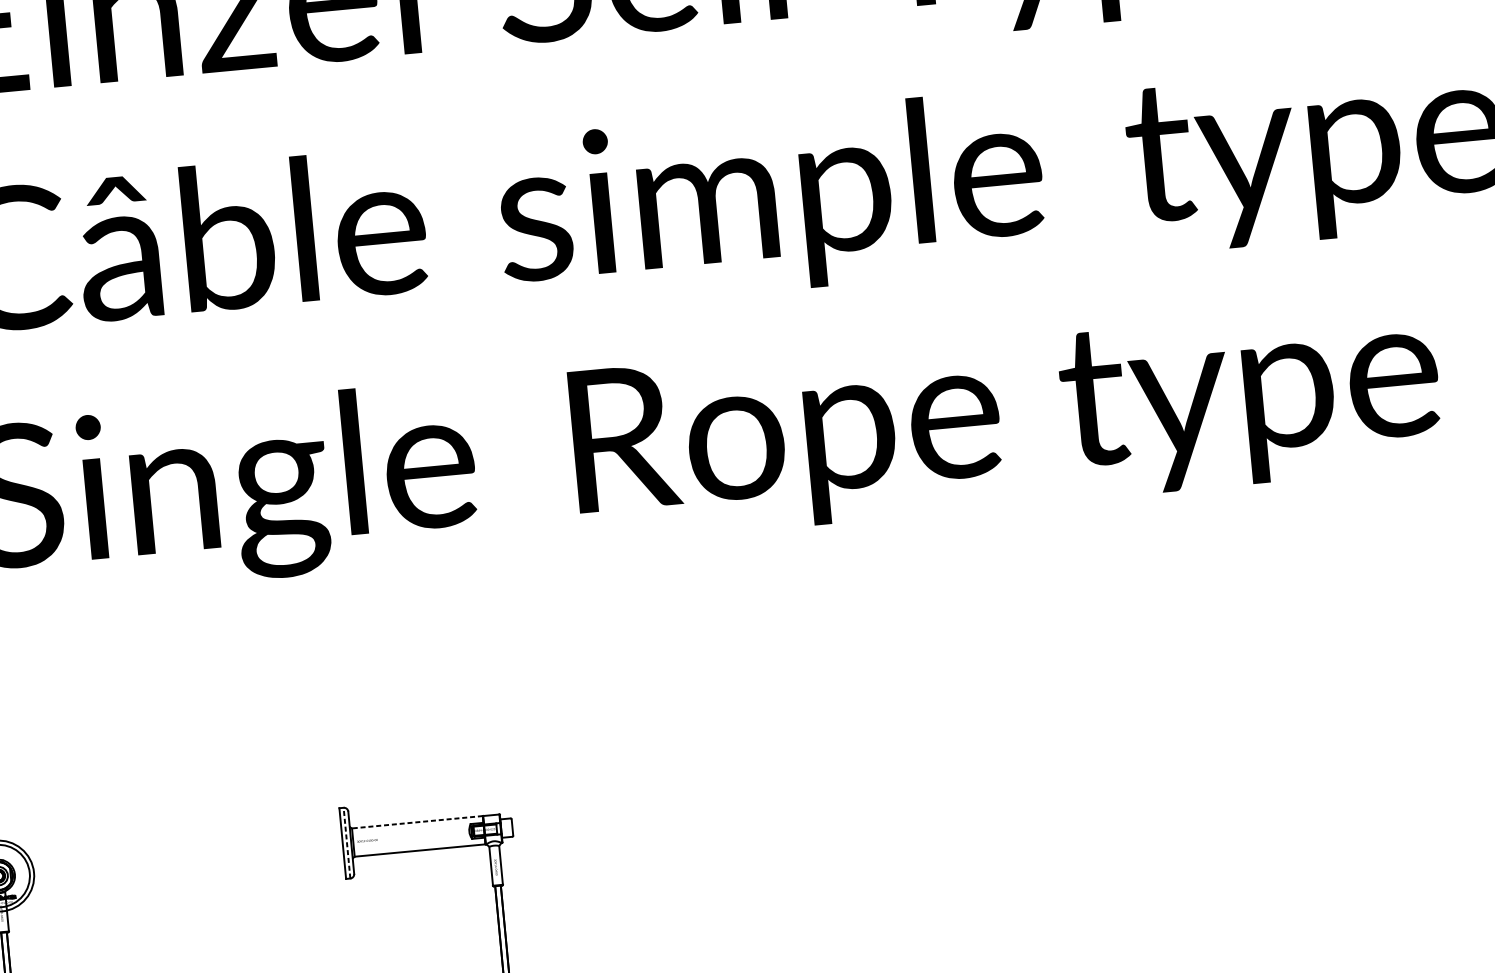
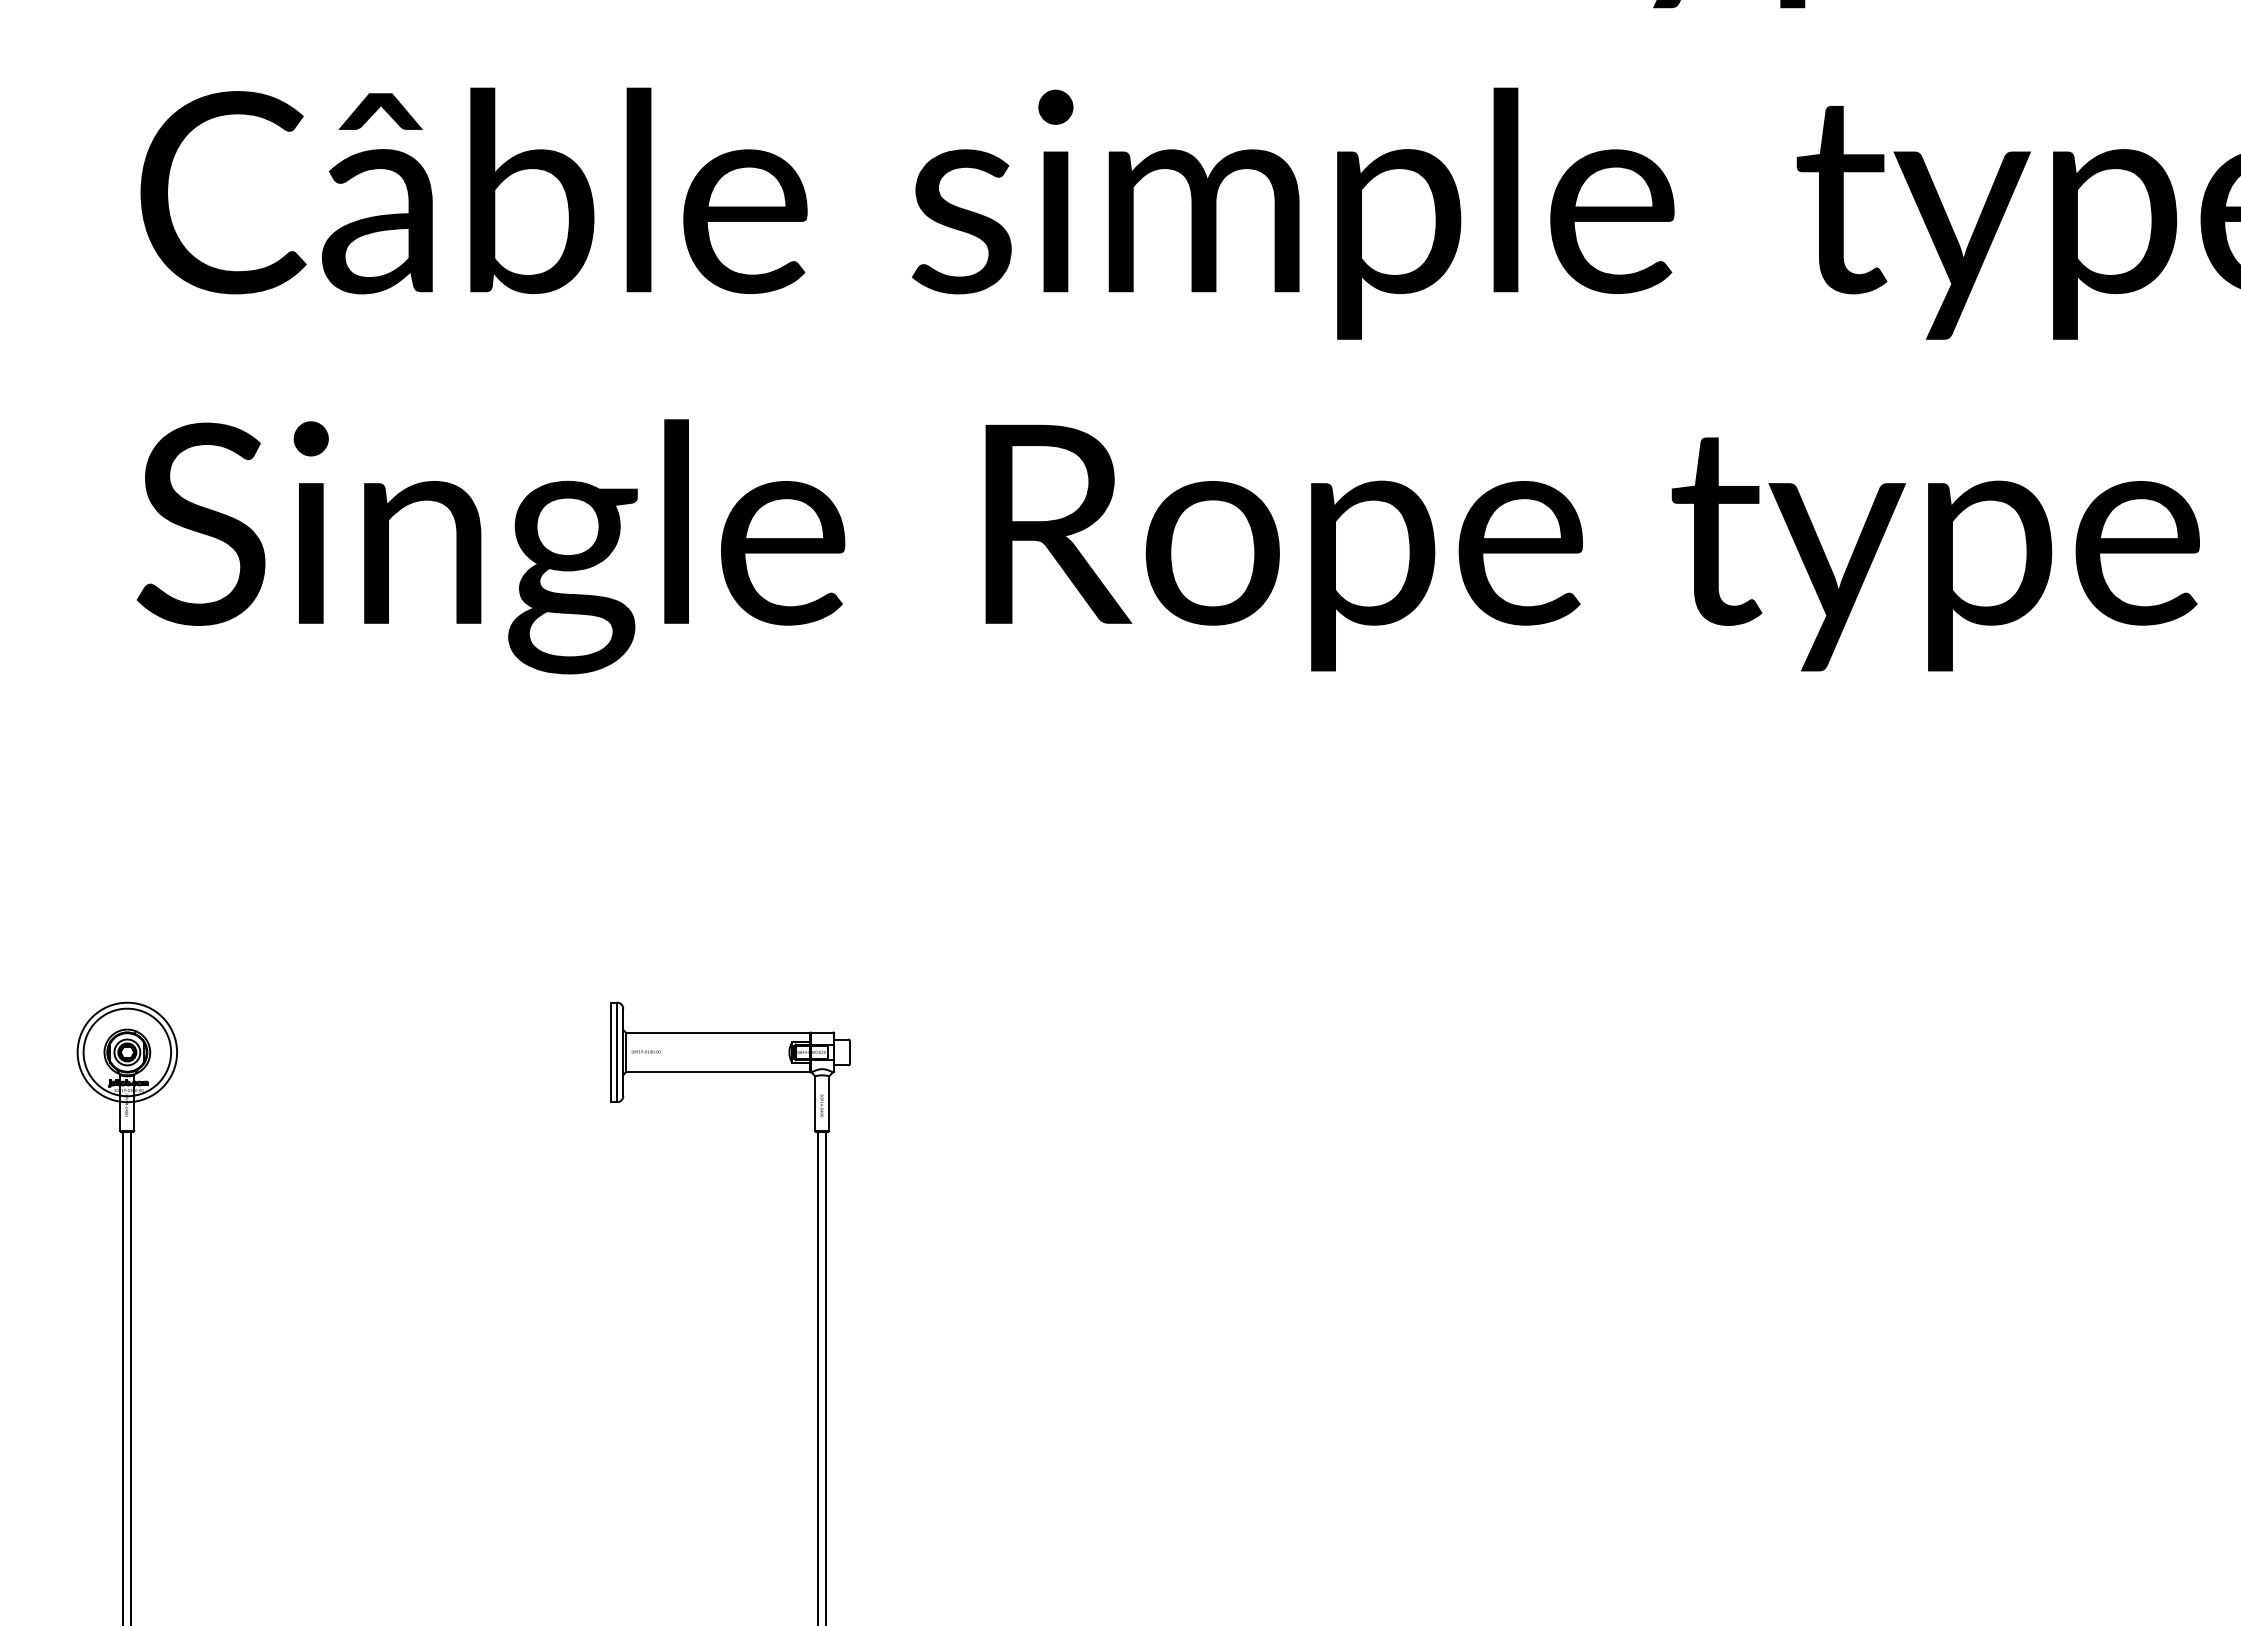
line: (416, 822) -> (717, 1032), dashed -> solid
line: (347, 843) -> (617, 1052), dashed -> solid

